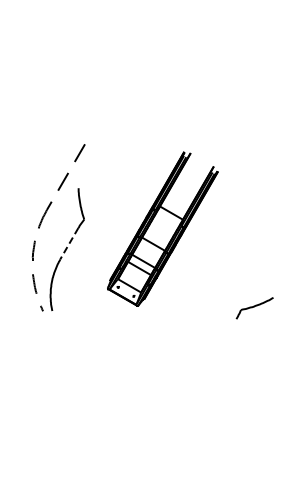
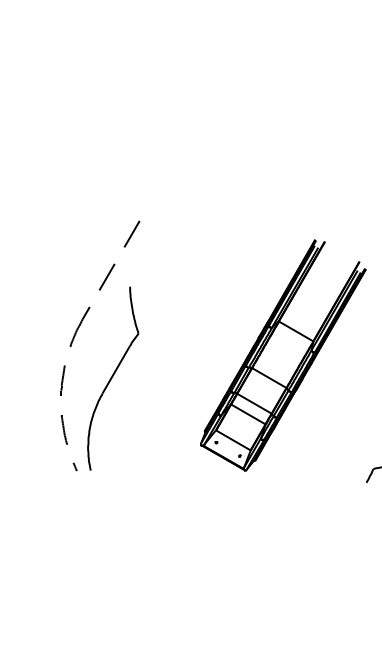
part: (162, 228) -> (282, 354), moved
line: (69, 244) -> (116, 370), dashed -> solid

